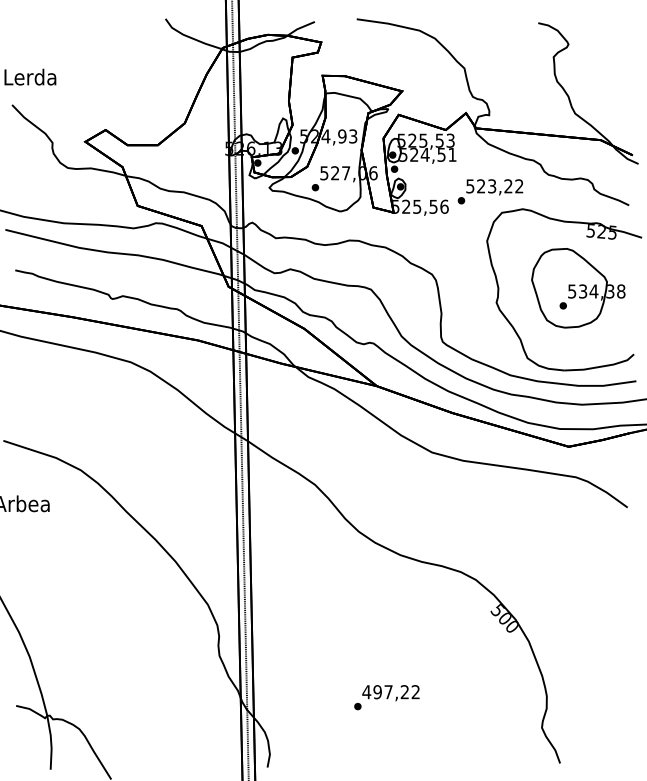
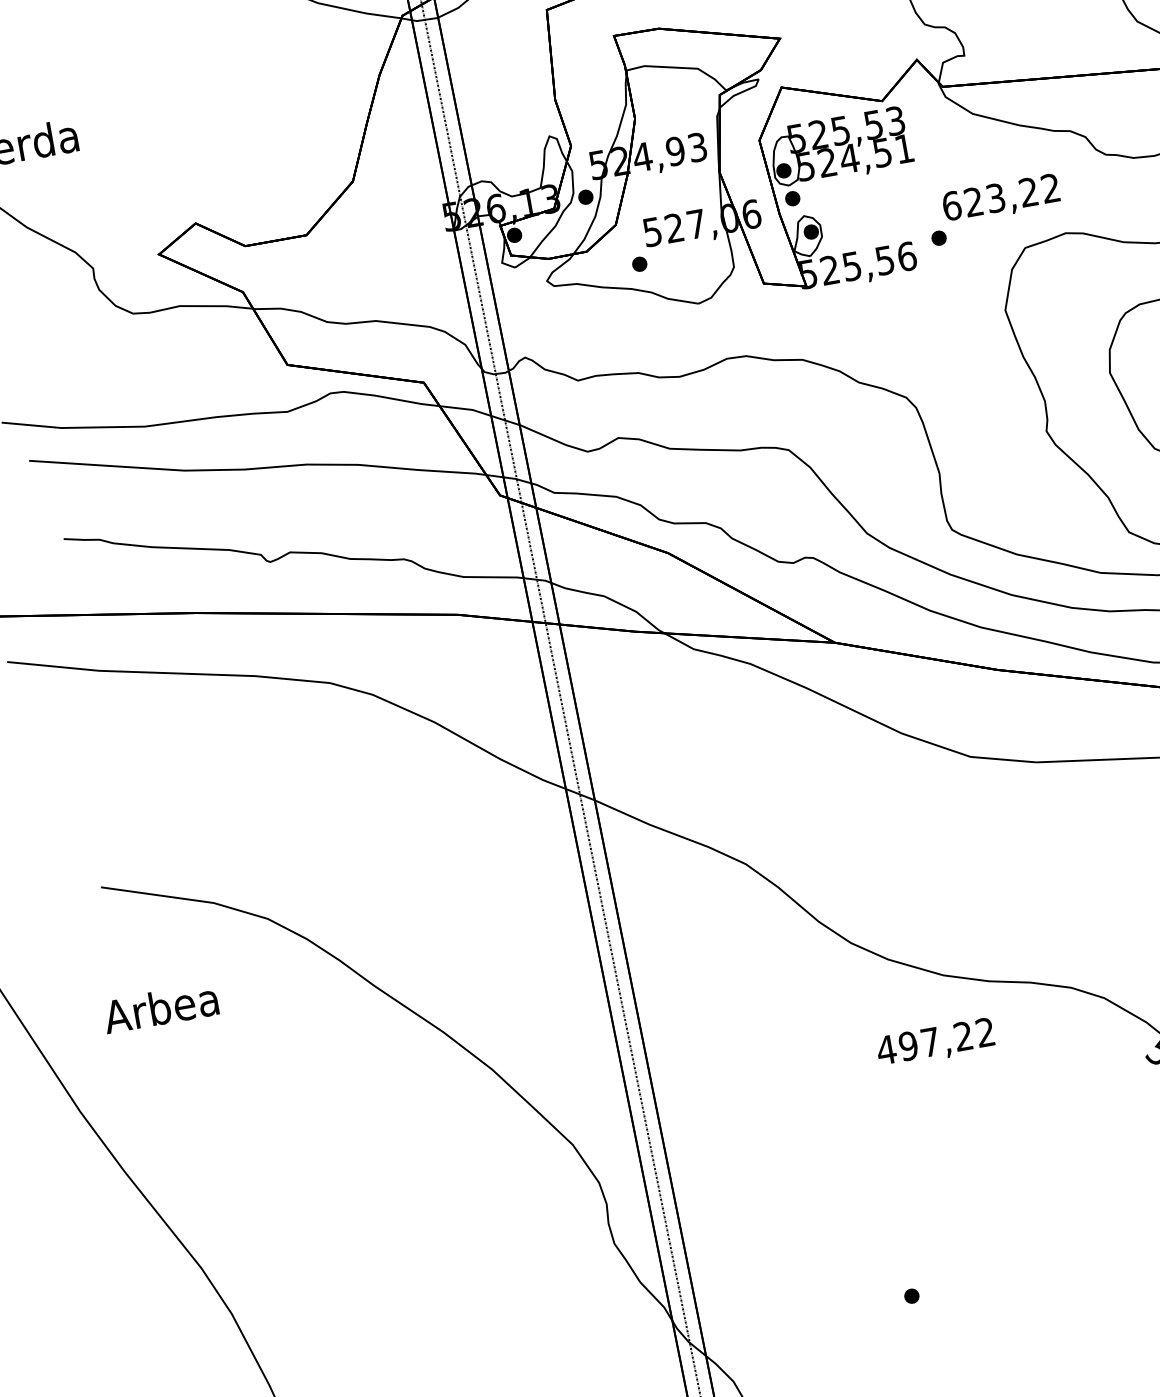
text: (470, 186) -> (952, 206), 523,22 -> 623,22
text: (390, 693) -> (934, 1044), moved

